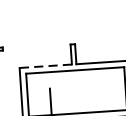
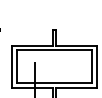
line: (44, 66) -> (31, 45), dashed -> solid

